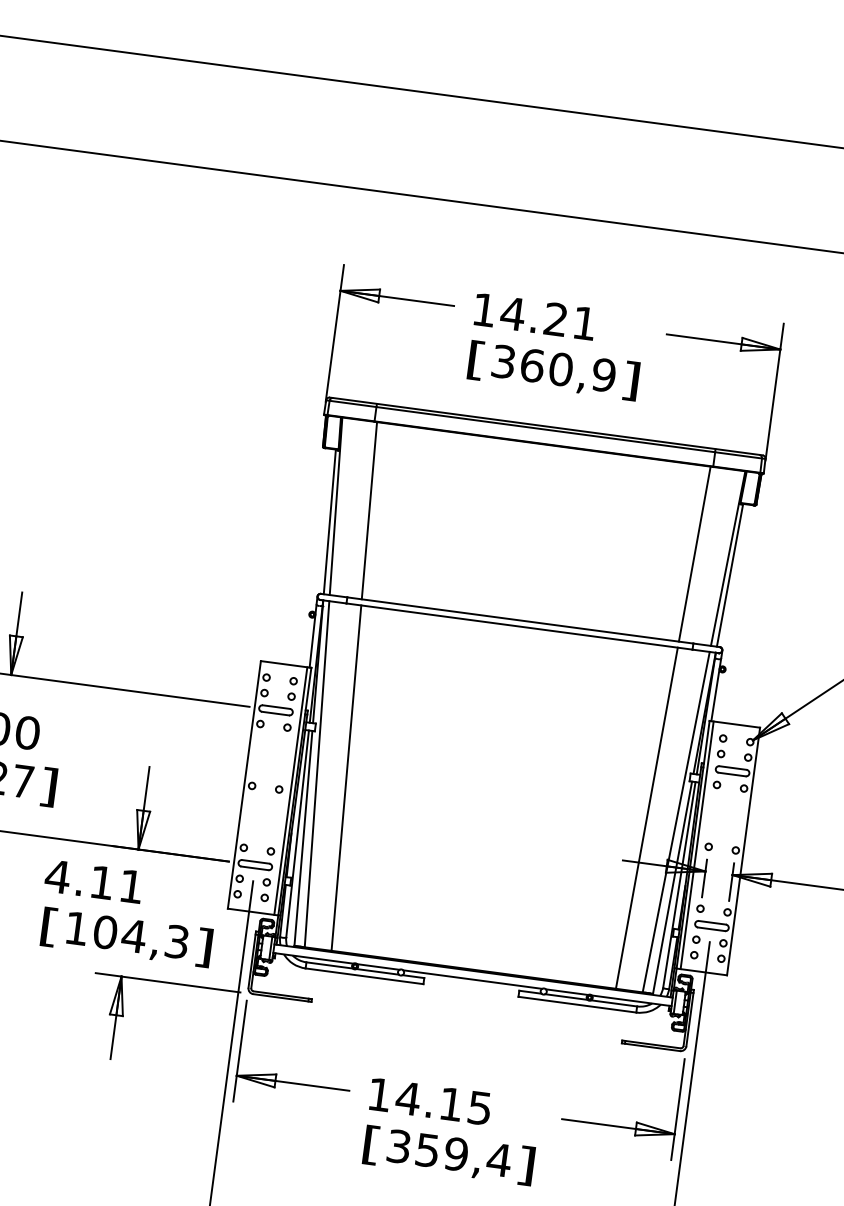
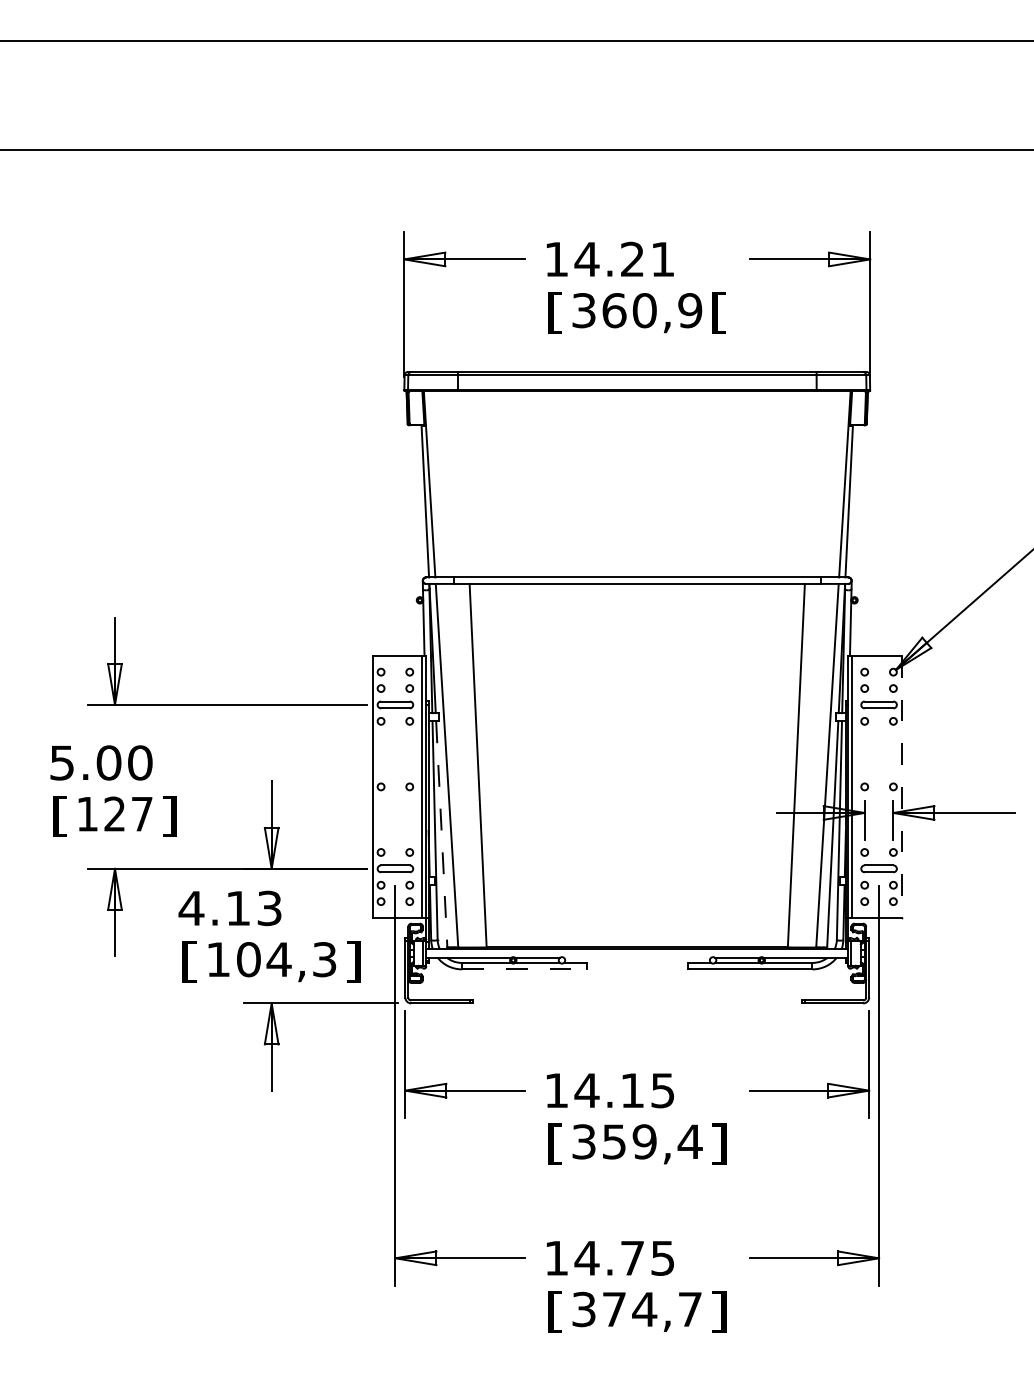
text: (631, 380) -> (719, 312), ] -> [
line: (368, 510) -> (464, 484), removed
line: (694, 554) -> (809, 484), removed
line: (303, 838) -> (441, 834), solid -> dashed
line: (743, 852) -> (901, 787), solid -> dashed
text: (131, 886) -> (269, 908), 4.11 -> 4.13
line: (365, 976) -> (525, 969), solid -> dashed
line: (472, 979) -> (637, 957), removed

